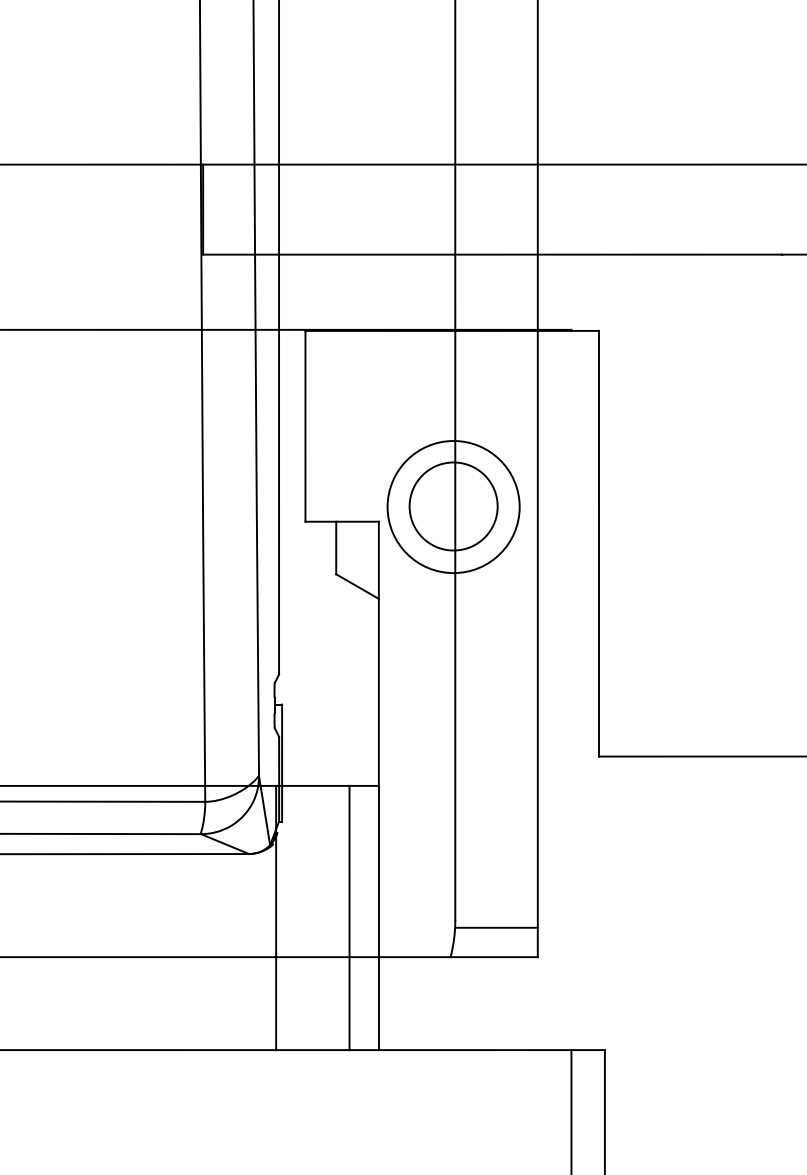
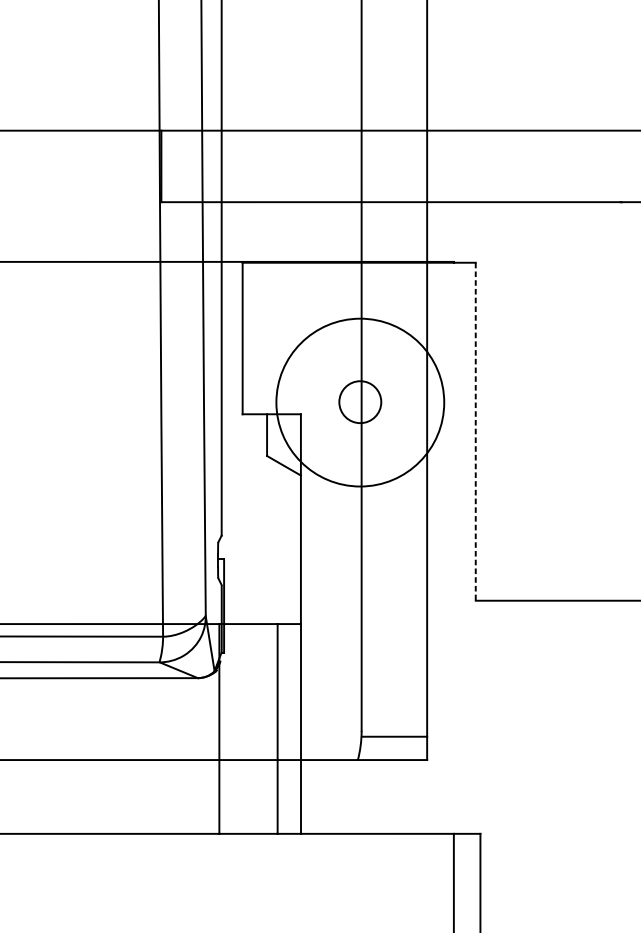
circle: (453, 506) -> (360, 402), size x0.6
circle: (453, 507) -> (360, 402), size x1.6
line: (599, 543) -> (476, 431), solid -> dashed

